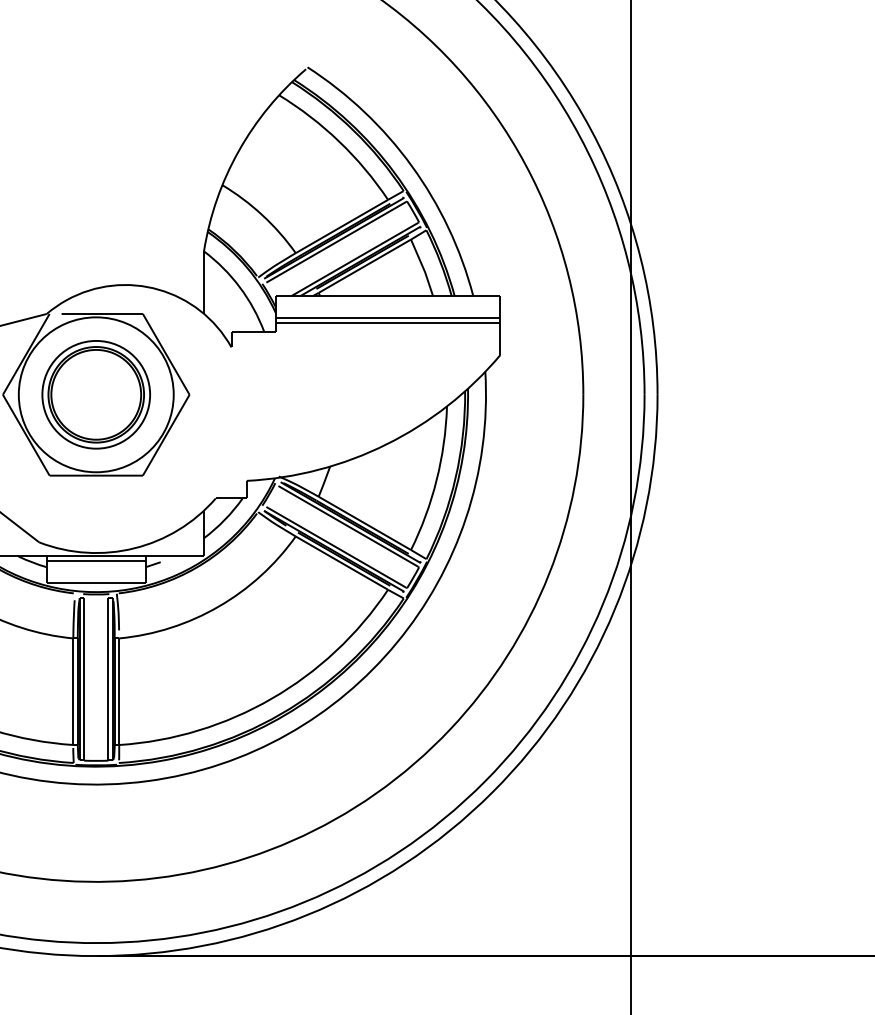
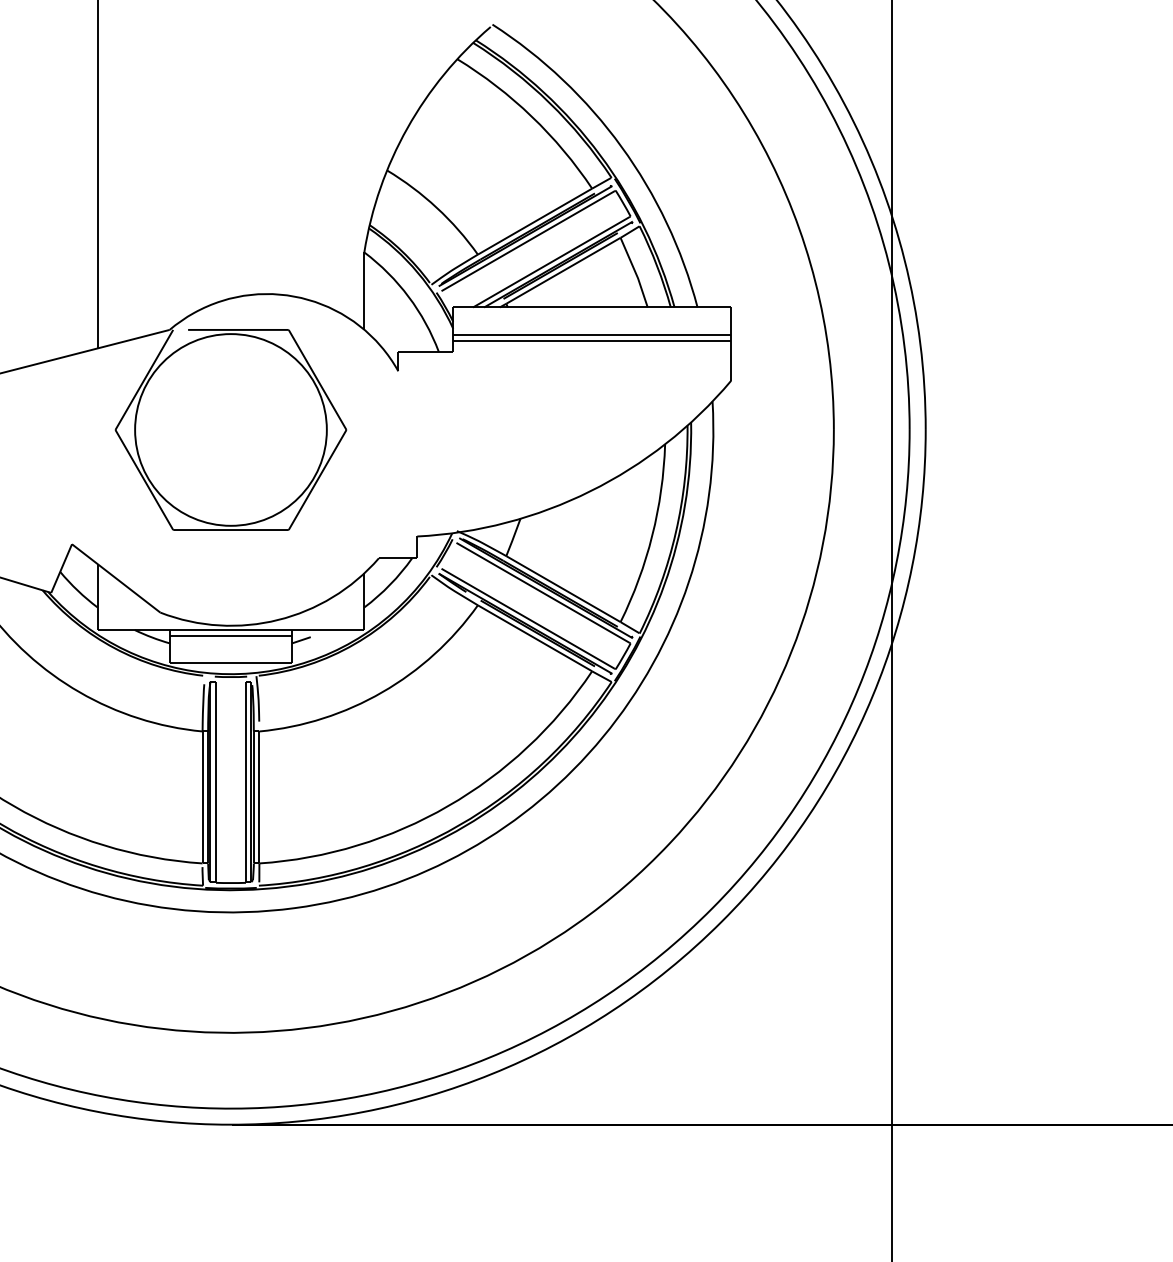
part: (95, 394) -> (230, 429), removed

